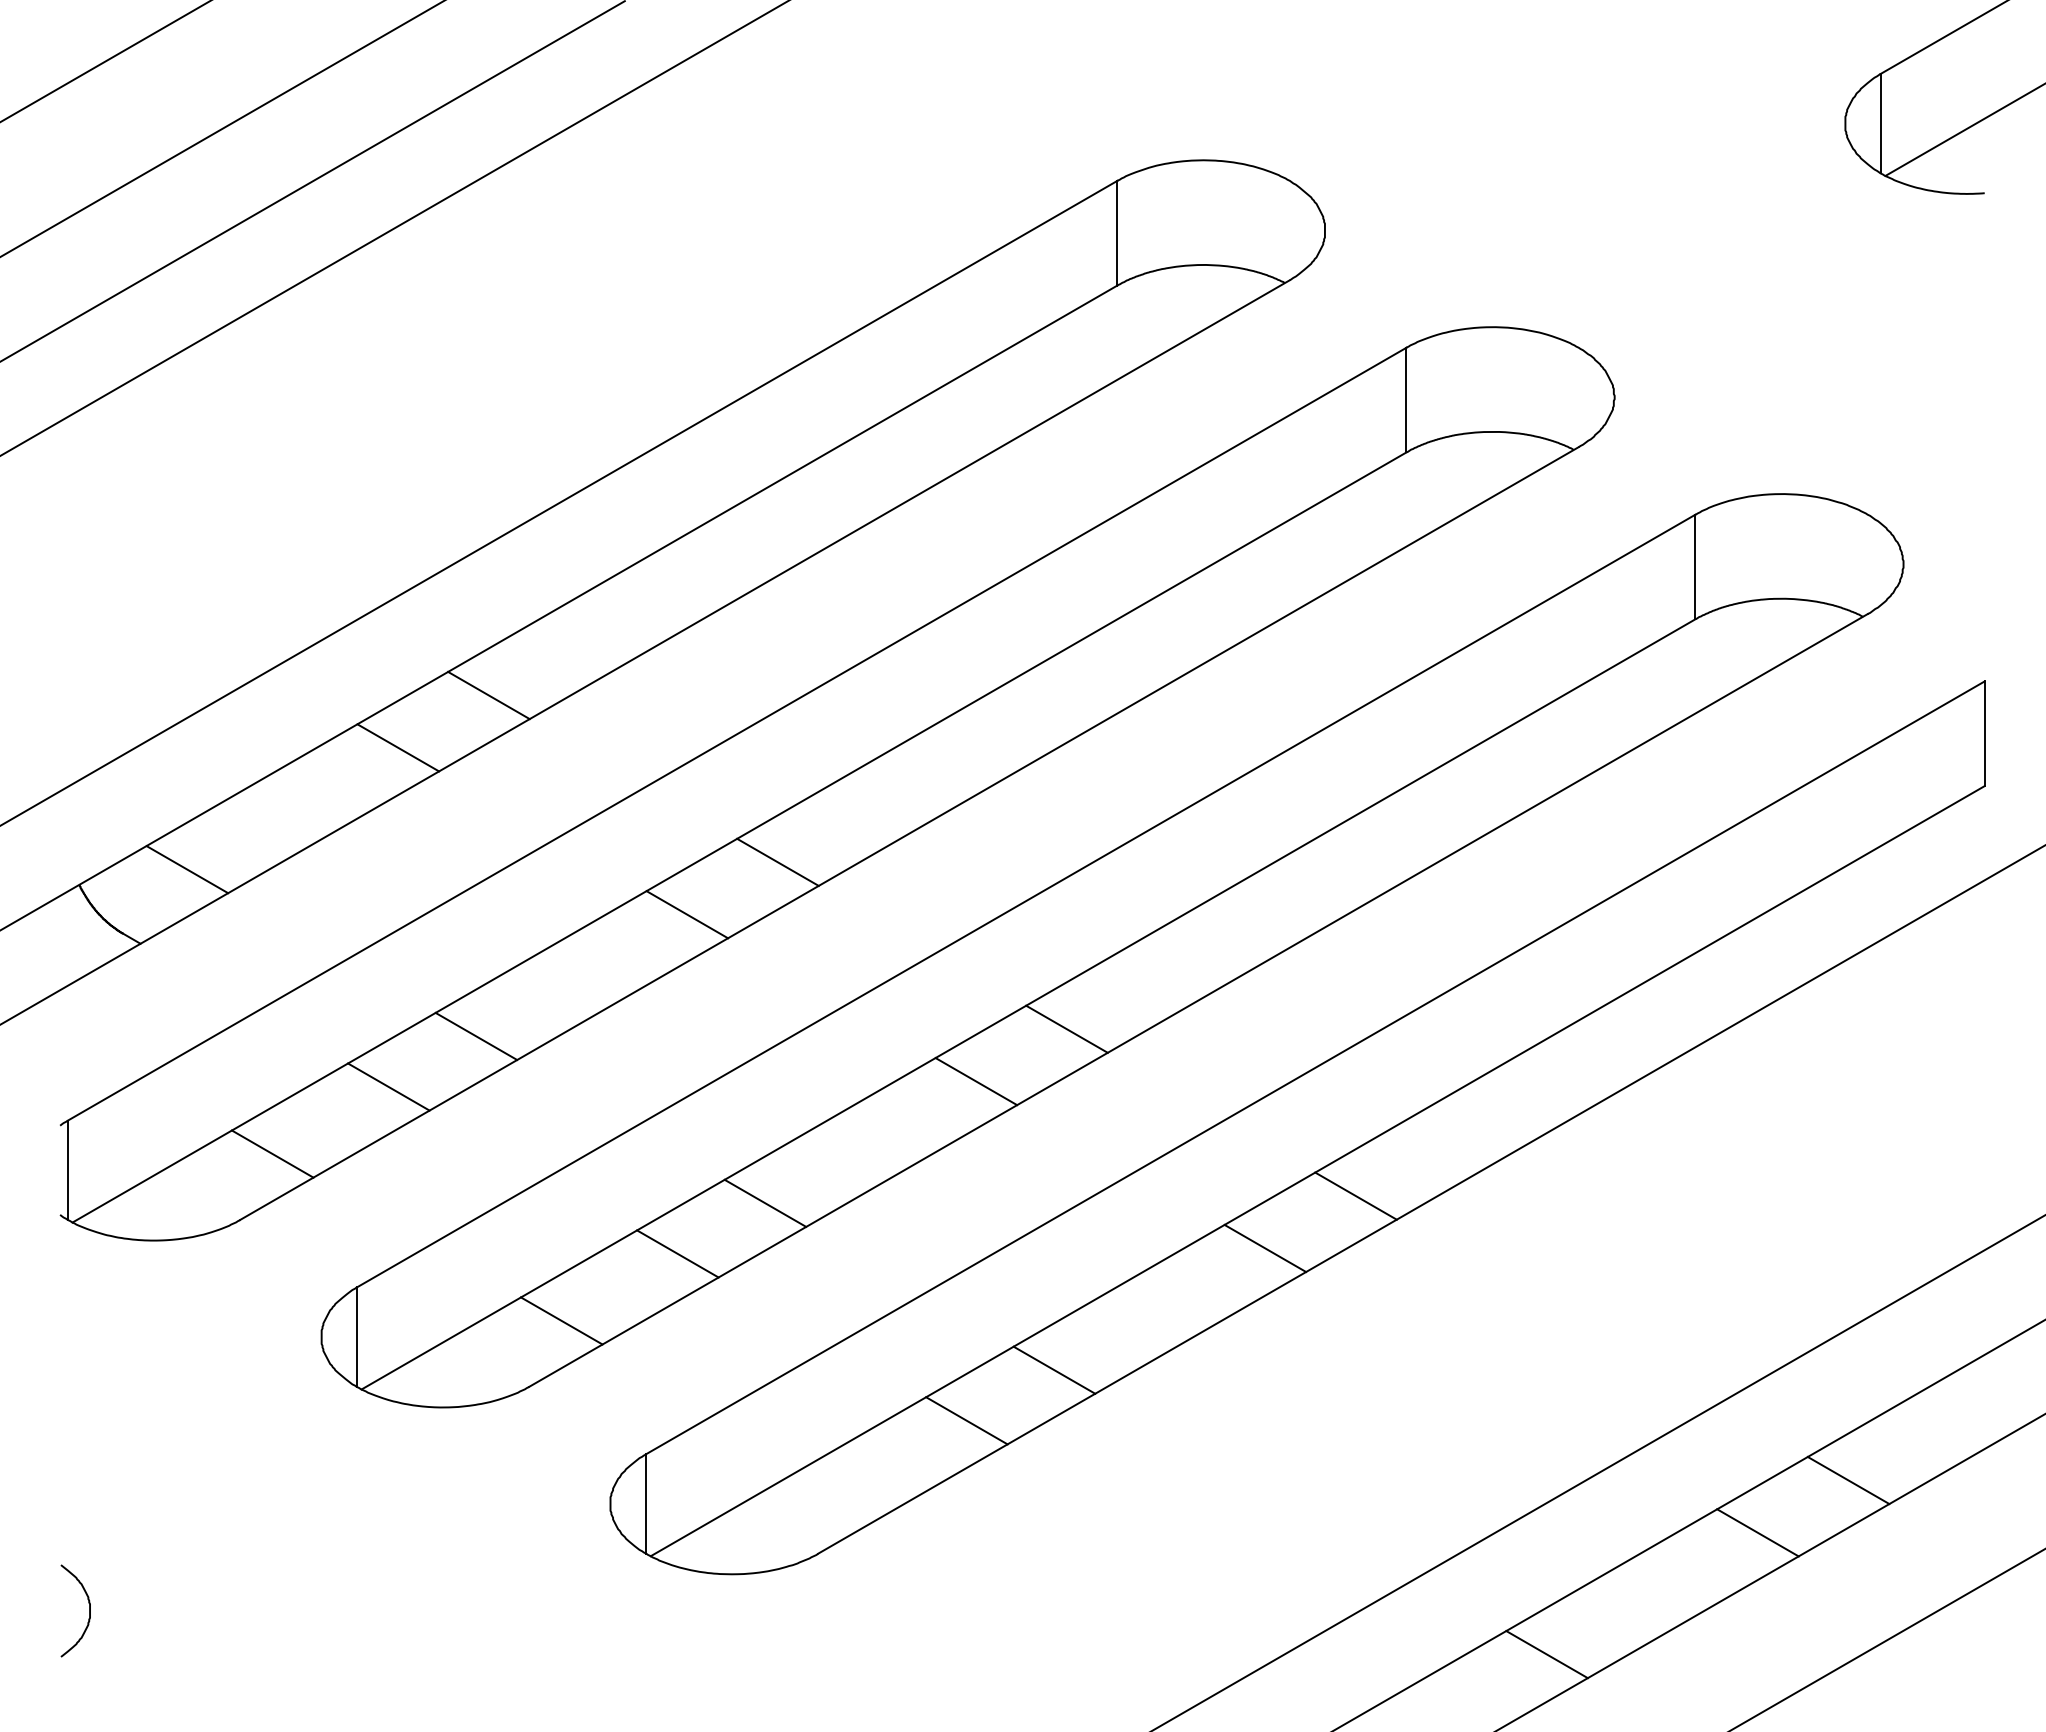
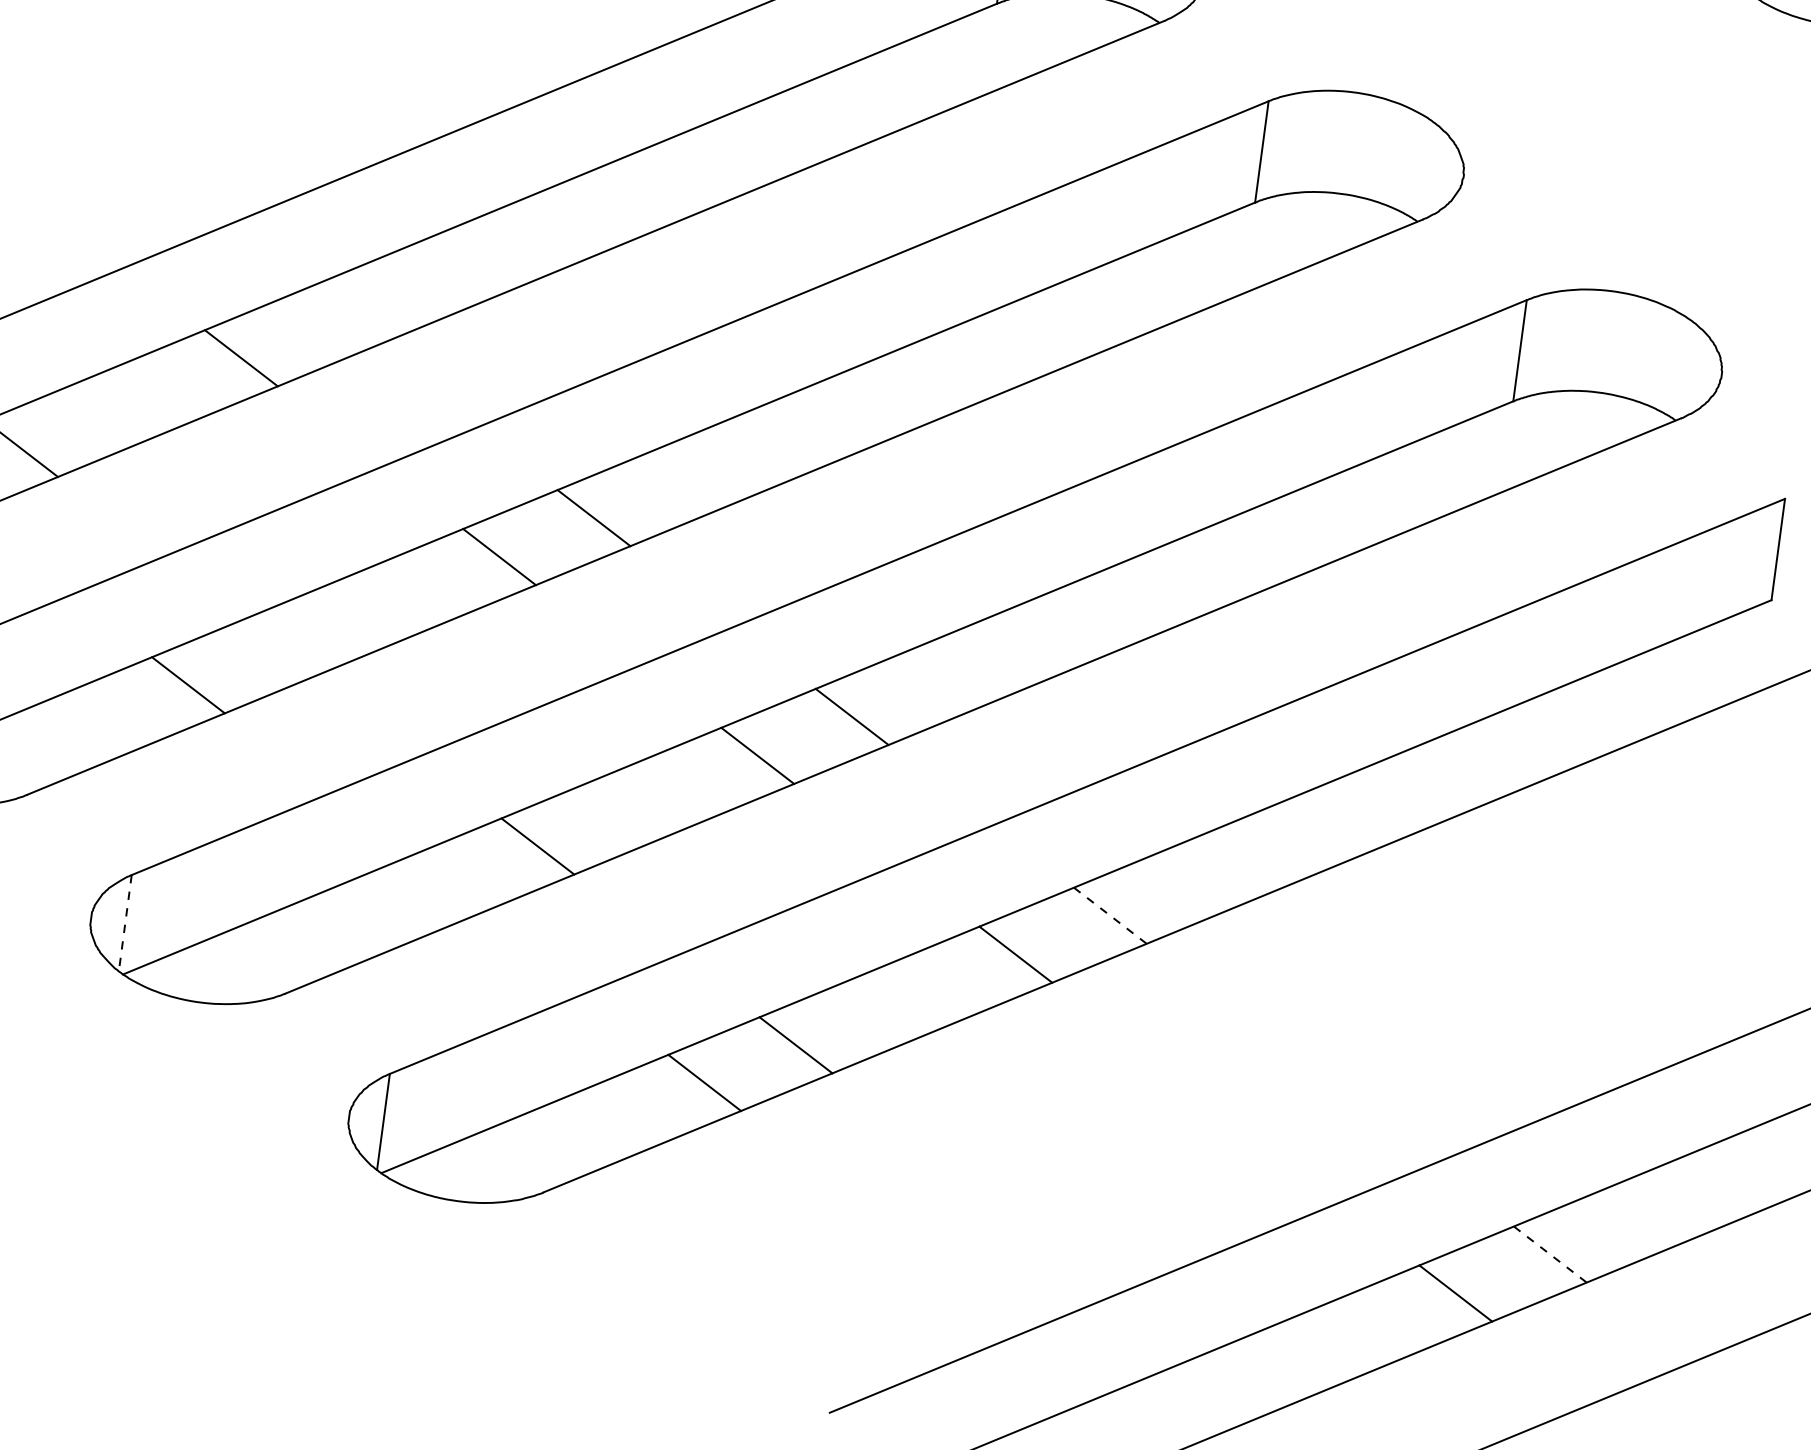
line: (488, 695) -> (335, 319), removed
line: (476, 1036) -> (279, 647), removed
line: (272, 1153) -> (67, 734), removed
line: (1356, 1196) -> (1110, 916), solid -> dashed
line: (677, 1253) -> (446, 883), removed
line: (561, 1320) -> (325, 933), removed
line: (356, 1337) -> (124, 923), solid -> dashed
line: (1849, 1480) -> (1551, 1254), solid -> dashed
line: (1546, 1654) -> (1235, 1383), removed

